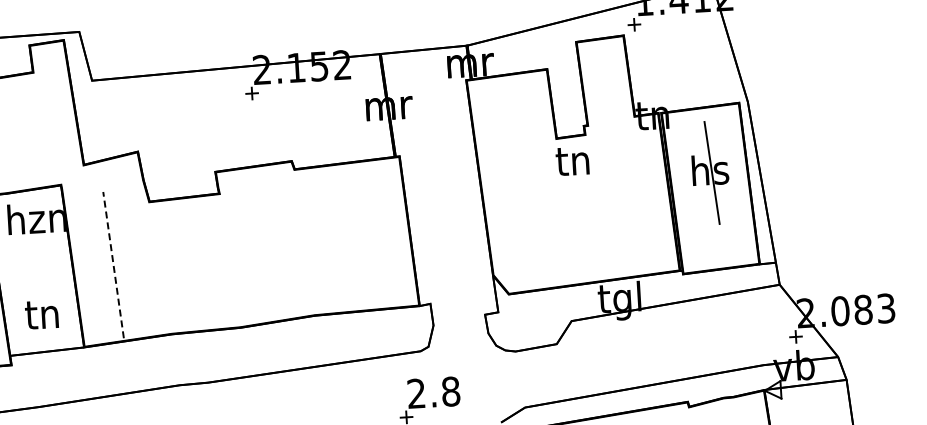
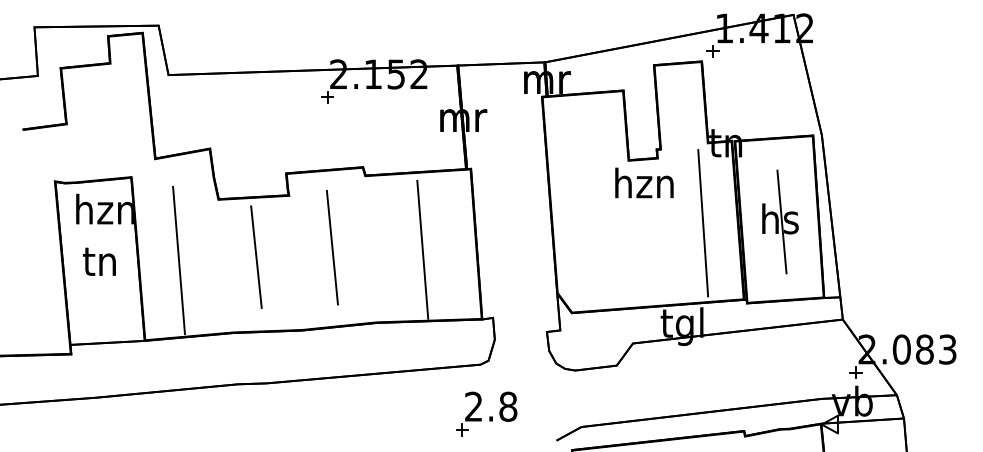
text: (573, 159) -> (644, 182), tn -> hzn
part: (710, 172) -> (780, 221), moved
line: (634, 197) -> (703, 223), added
line: (355, 239) -> (422, 249), added
line: (265, 243) -> (331, 247), added
line: (190, 256) -> (256, 256), added
line: (114, 265) -> (179, 260), dashed -> solid
text: (41, 314) -> (99, 261), moved

